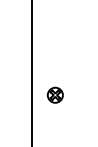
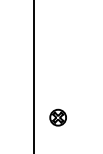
part: (54, 94) -> (57, 116), moved

